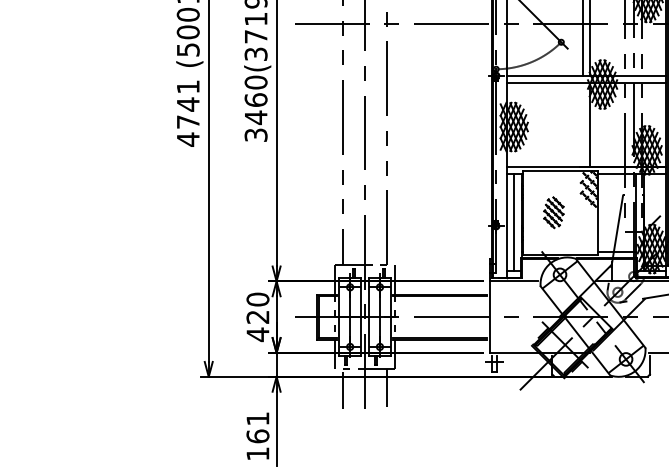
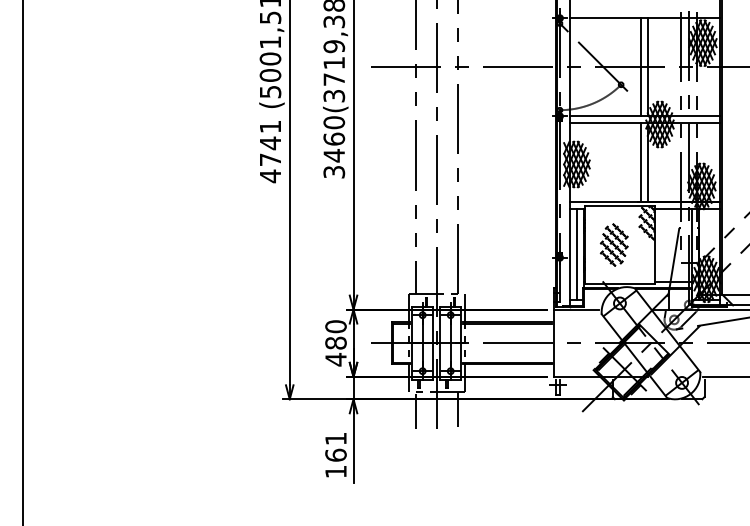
line: (582, 124) -> (641, 162), added
part: (553, 212) -> (613, 244), size x1.43
text: (257, 316) -> (335, 342), 420 -> 480

